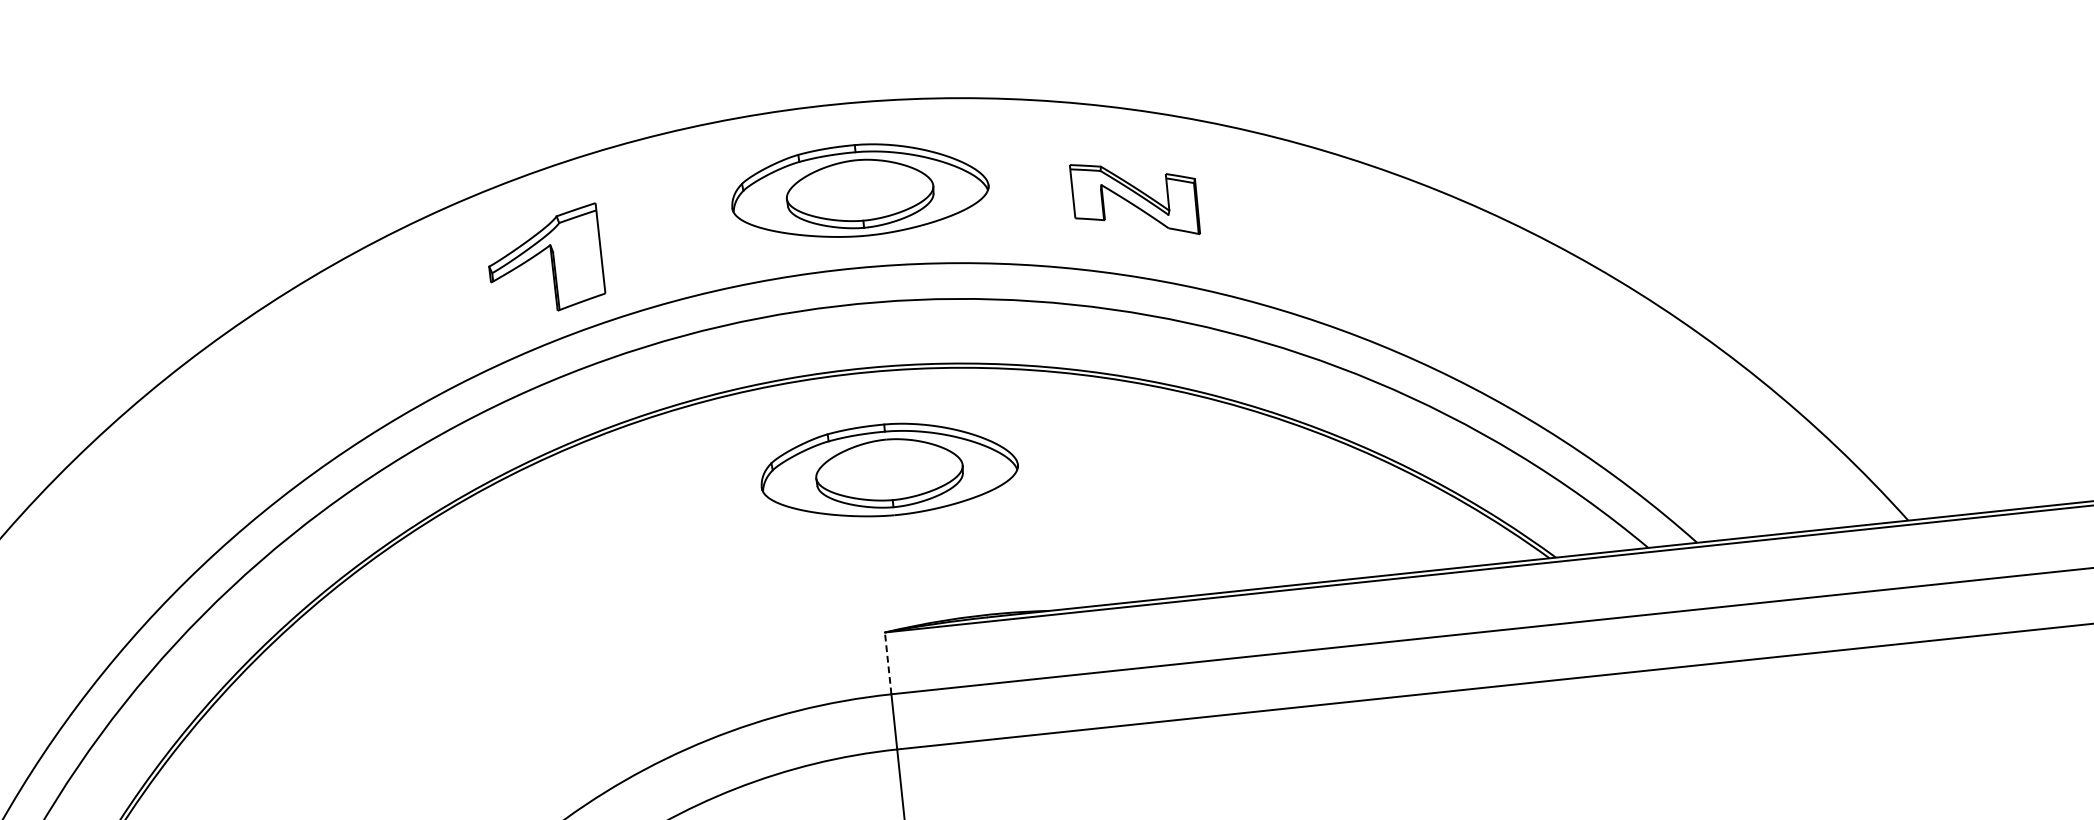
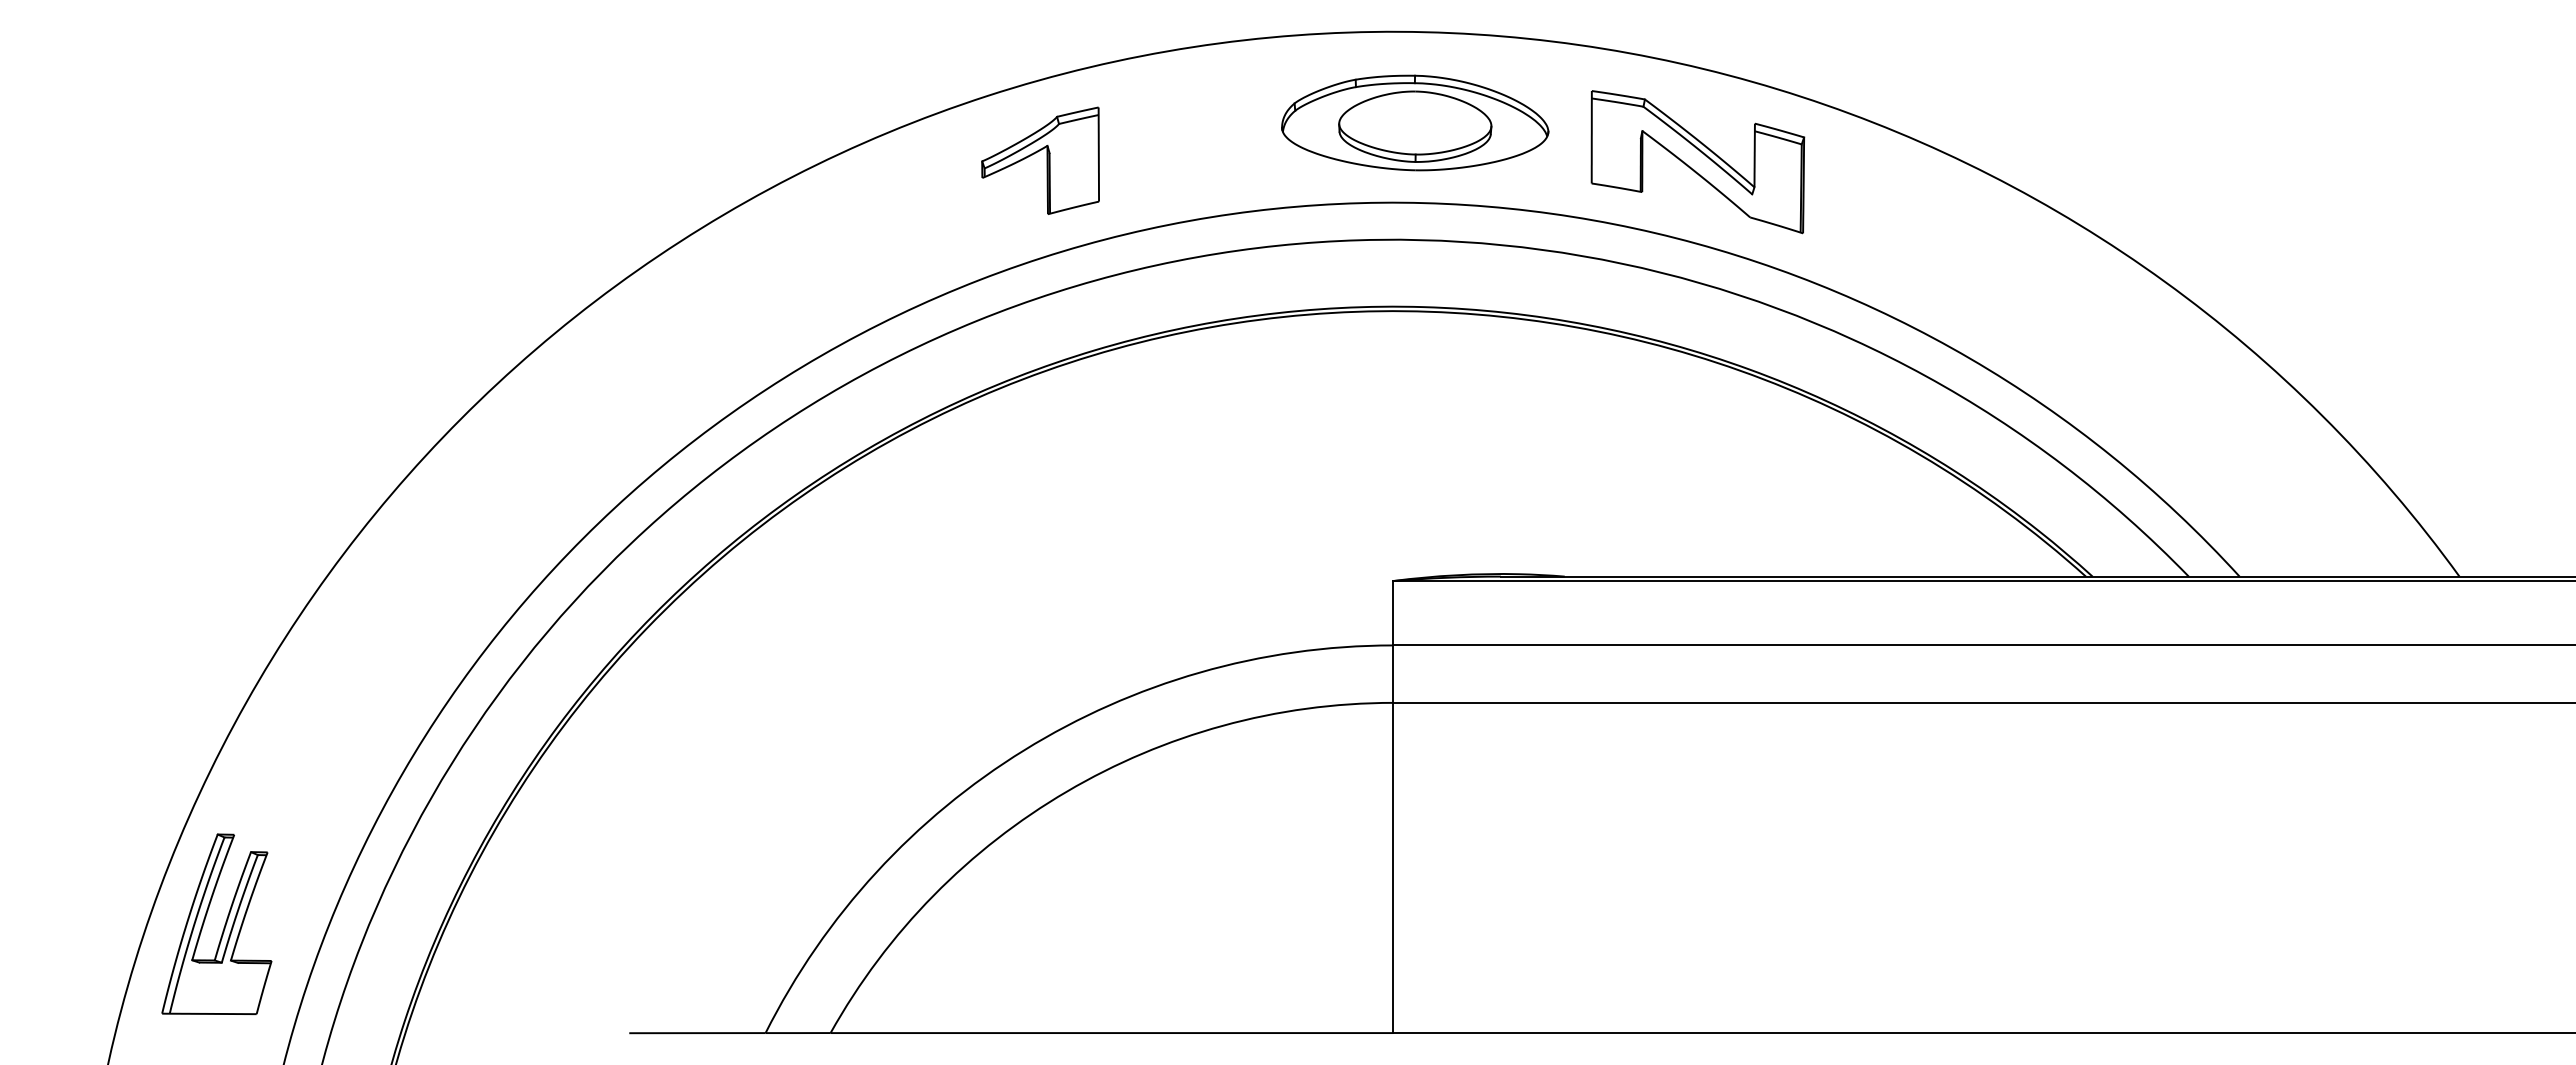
part: (1134, 199) -> (1697, 162), size x1.67
part: (545, 259) -> (1040, 160), moved
part: (889, 469) -> (1415, 413), removed
line: (888, 662) -> (1393, 612), dashed -> solid

